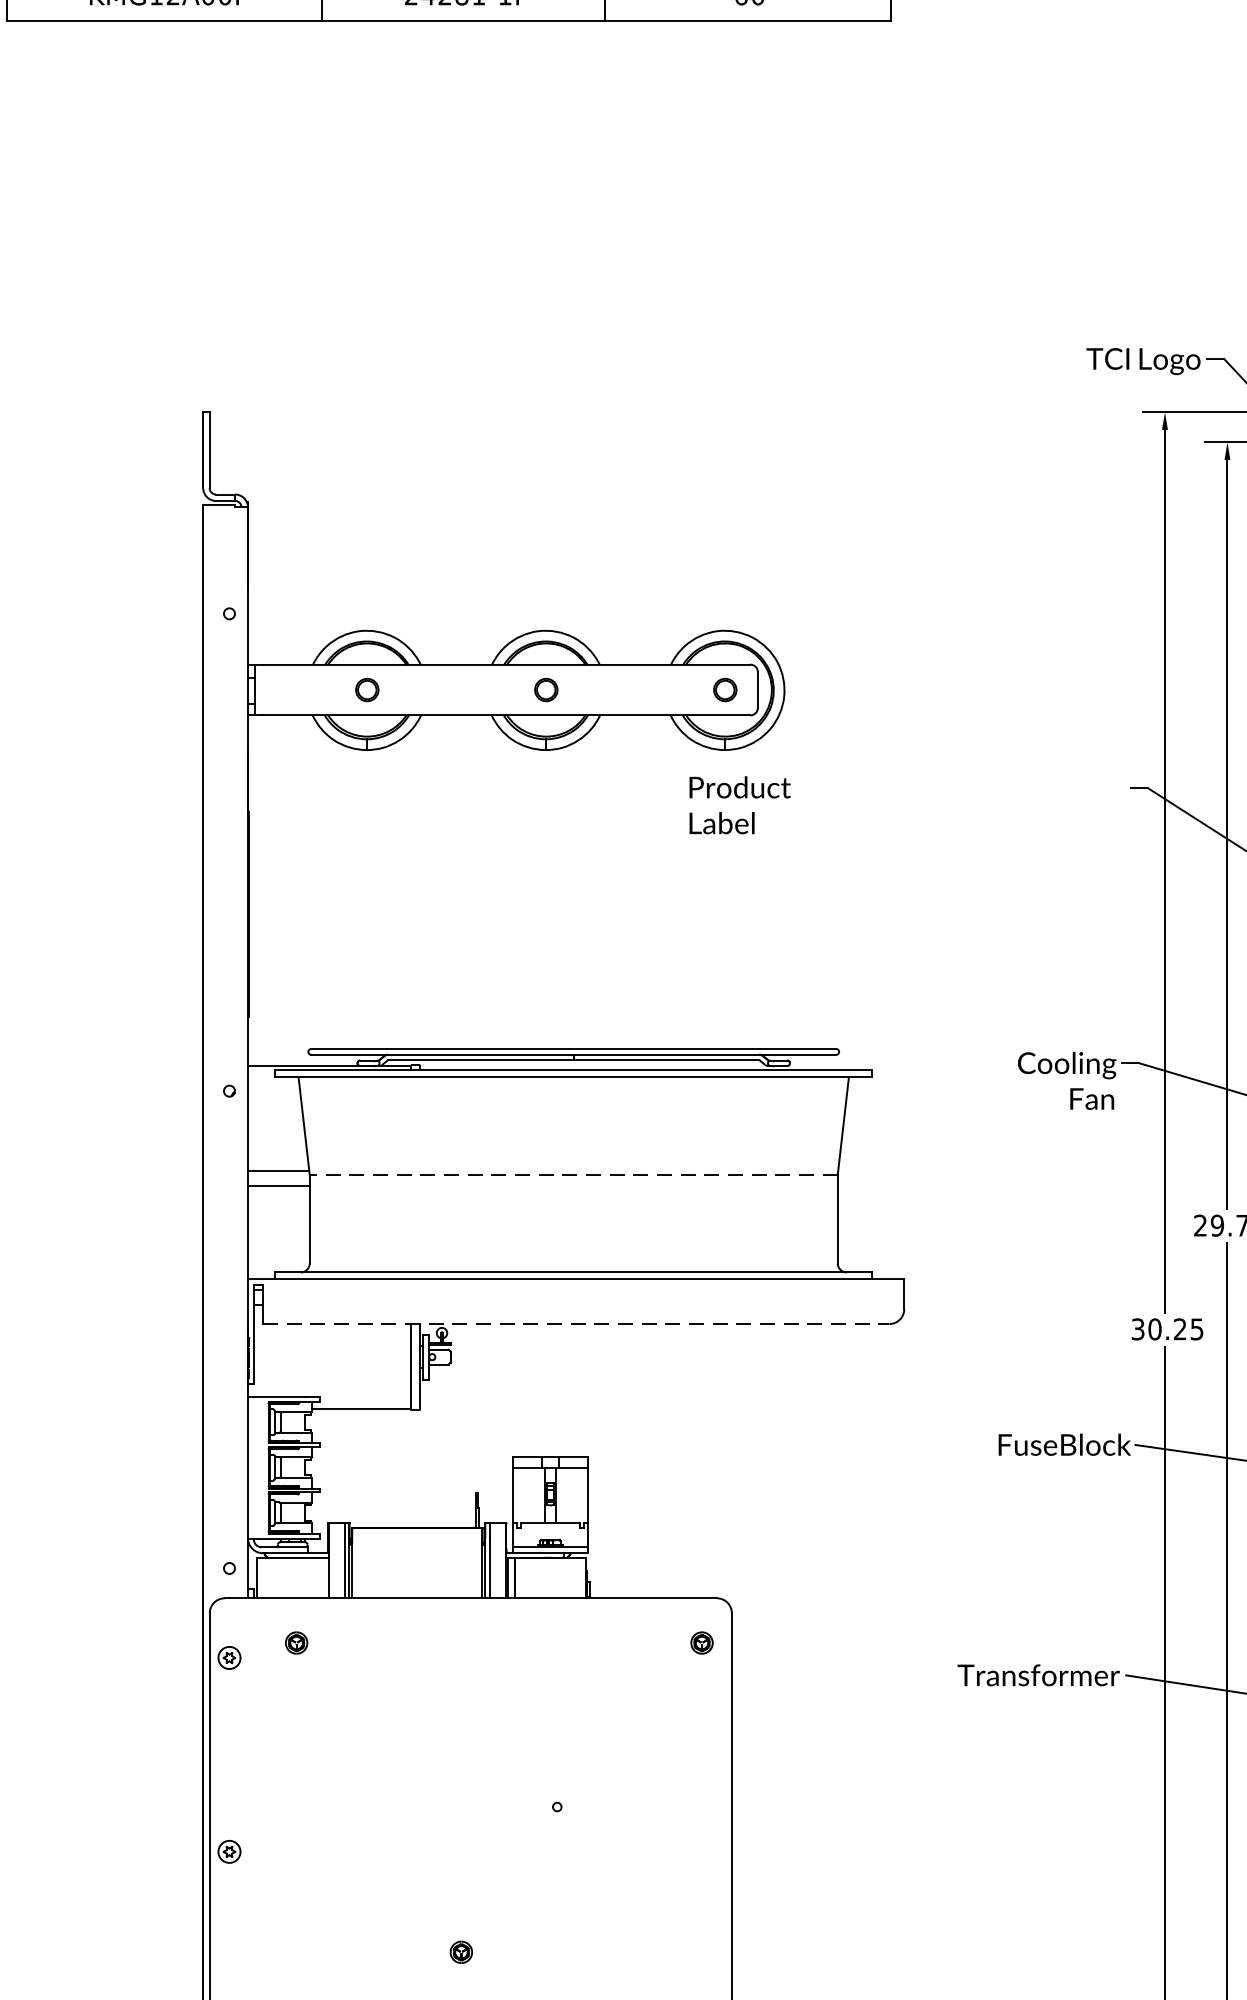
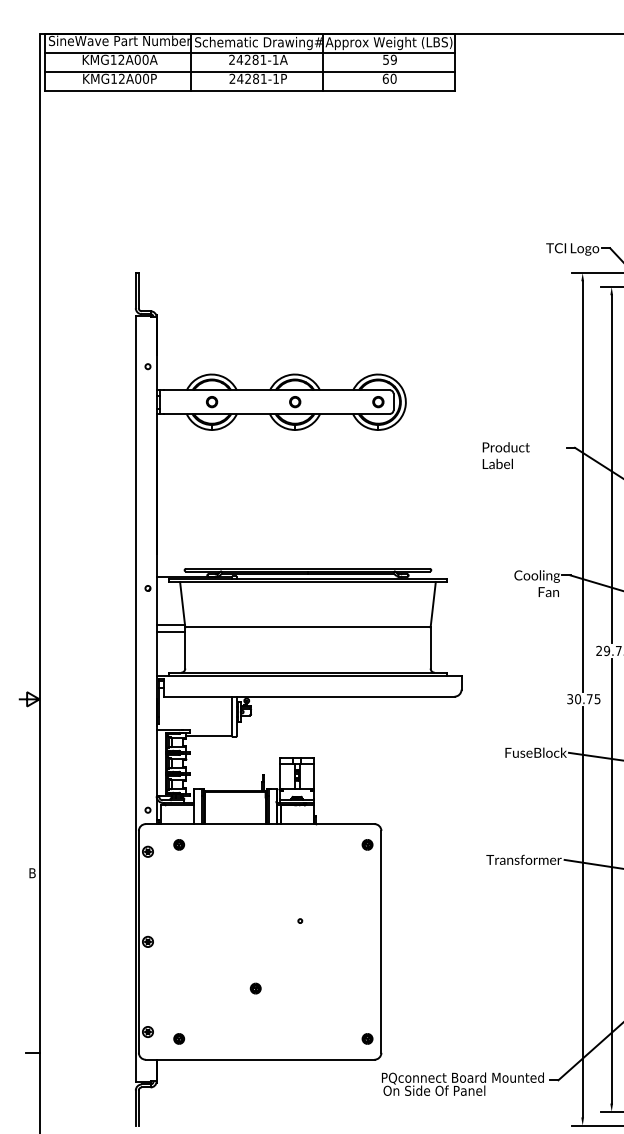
text: (738, 804) -> (505, 455), moved
line: (572, 1175) -> (307, 627), dashed -> solid
line: (577, 1323) -> (309, 696), dashed -> solid
text: (1179, 1330) -> (589, 699), 30.25 -> 30.75

